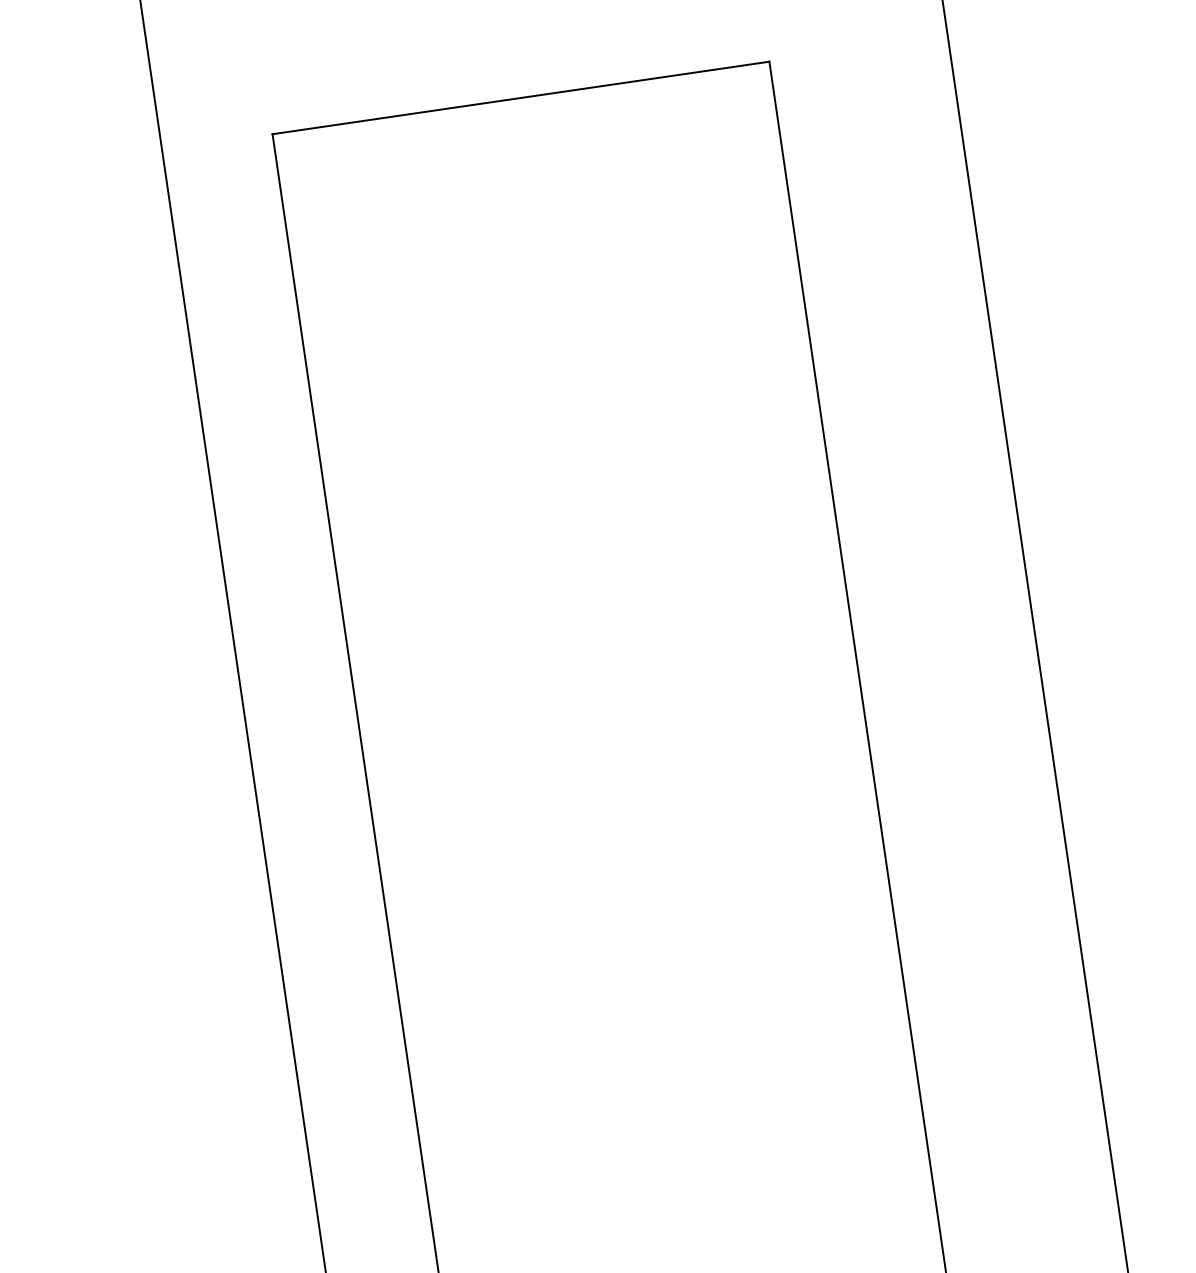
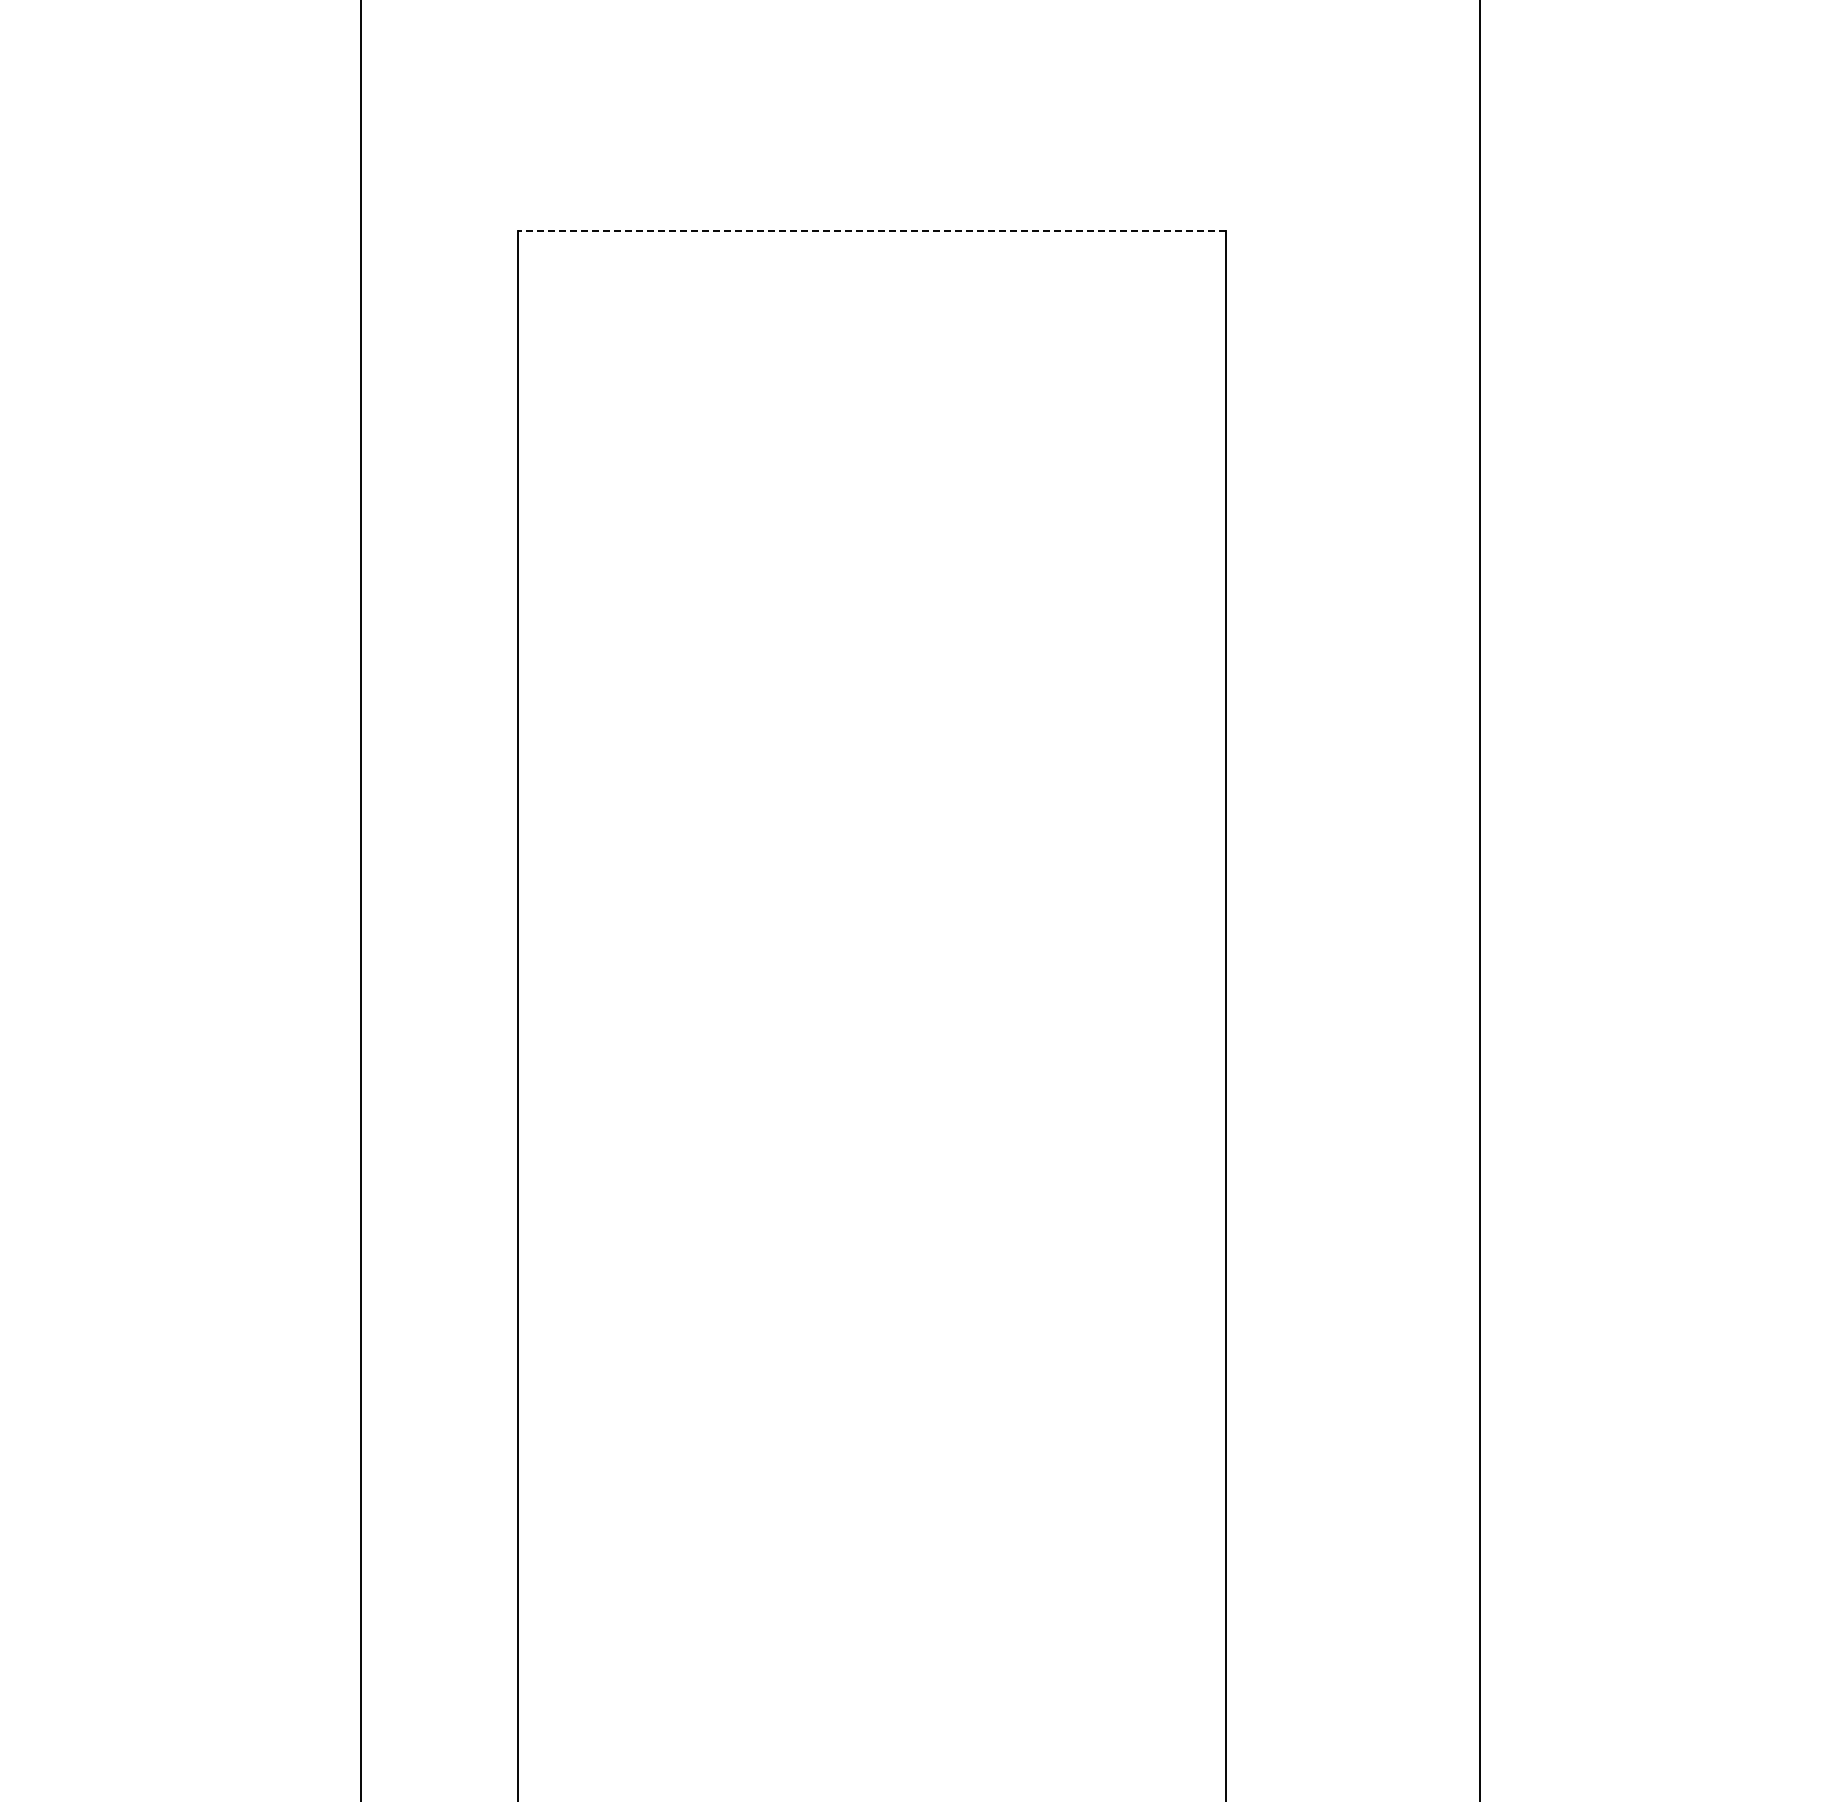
line: (520, 98) -> (871, 231), solid -> dashed

